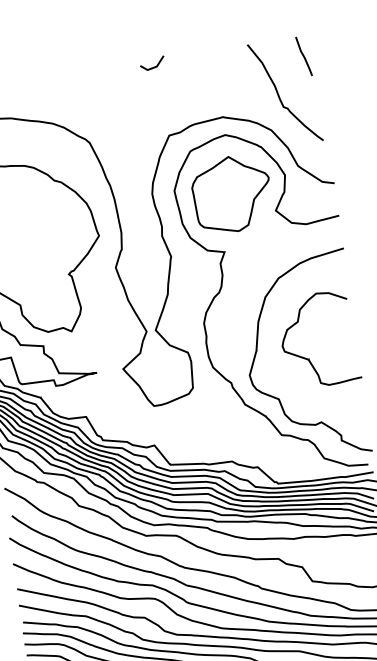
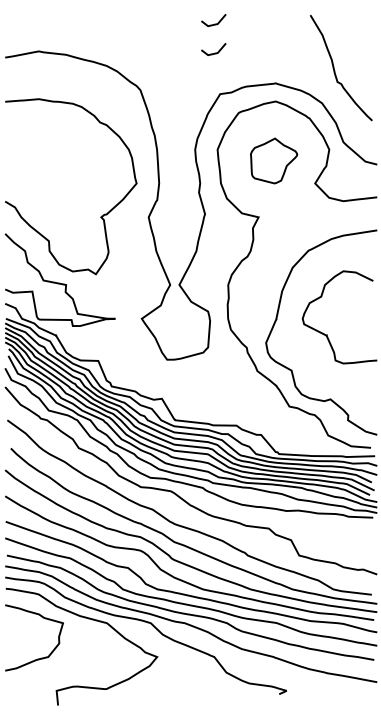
line: (303, 56) -> (364, 34), removed
line: (157, 95) -> (214, 52), added
part: (231, 193) -> (273, 160), size x0.6

